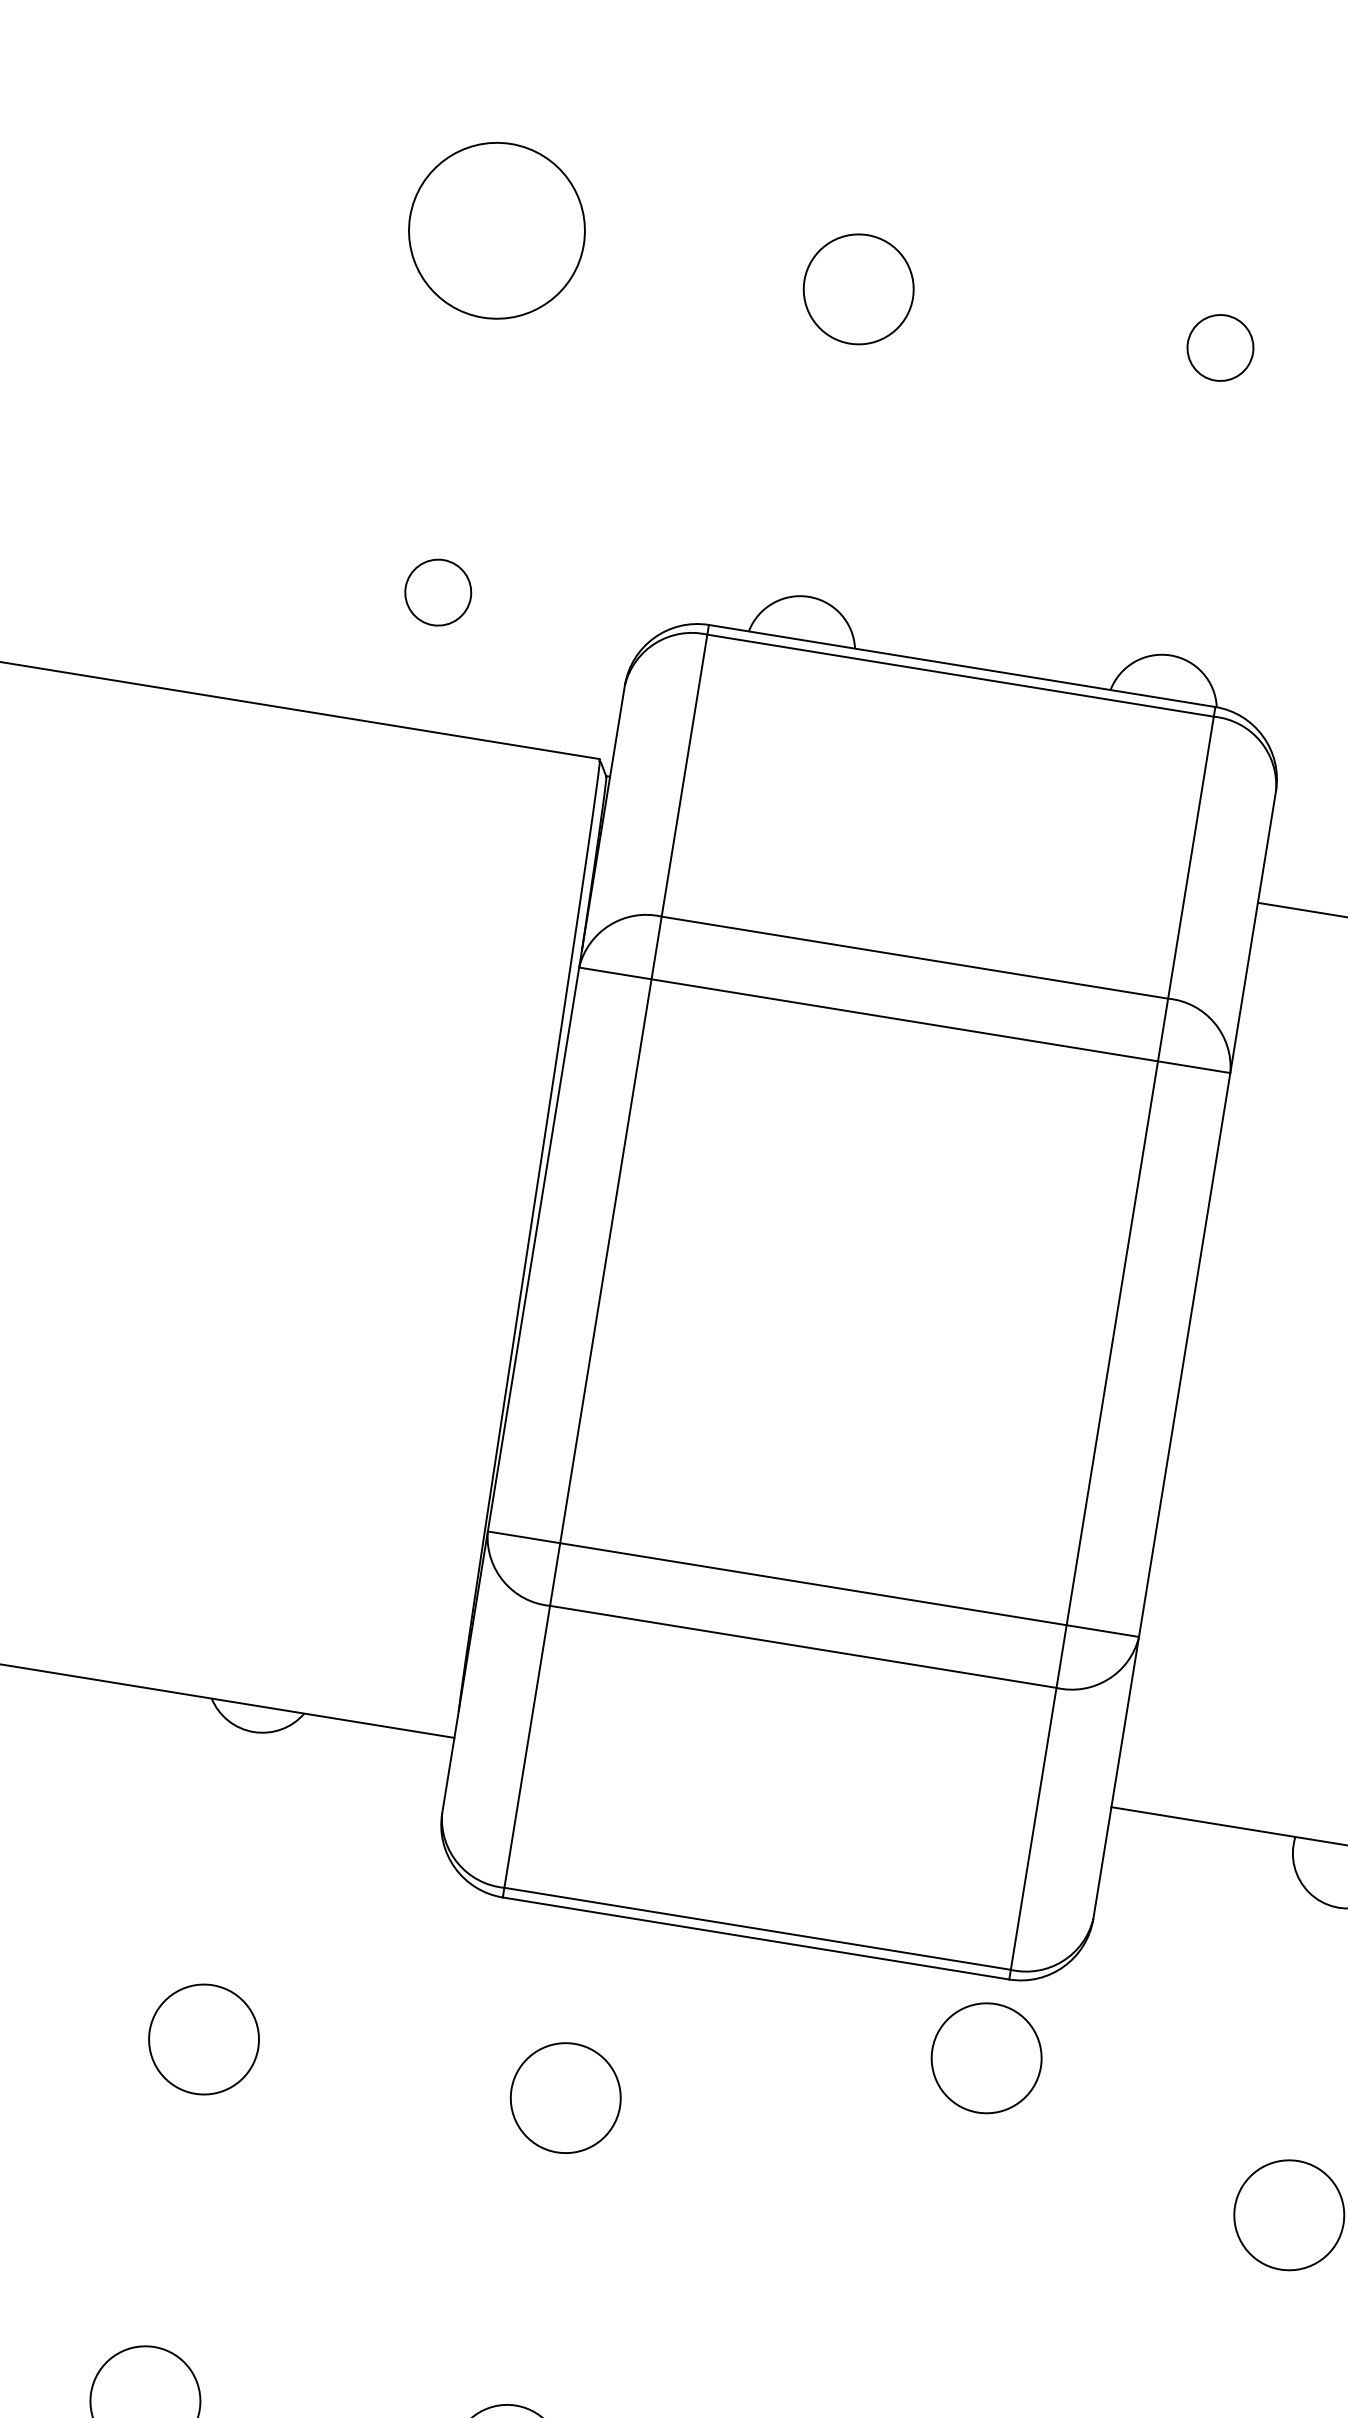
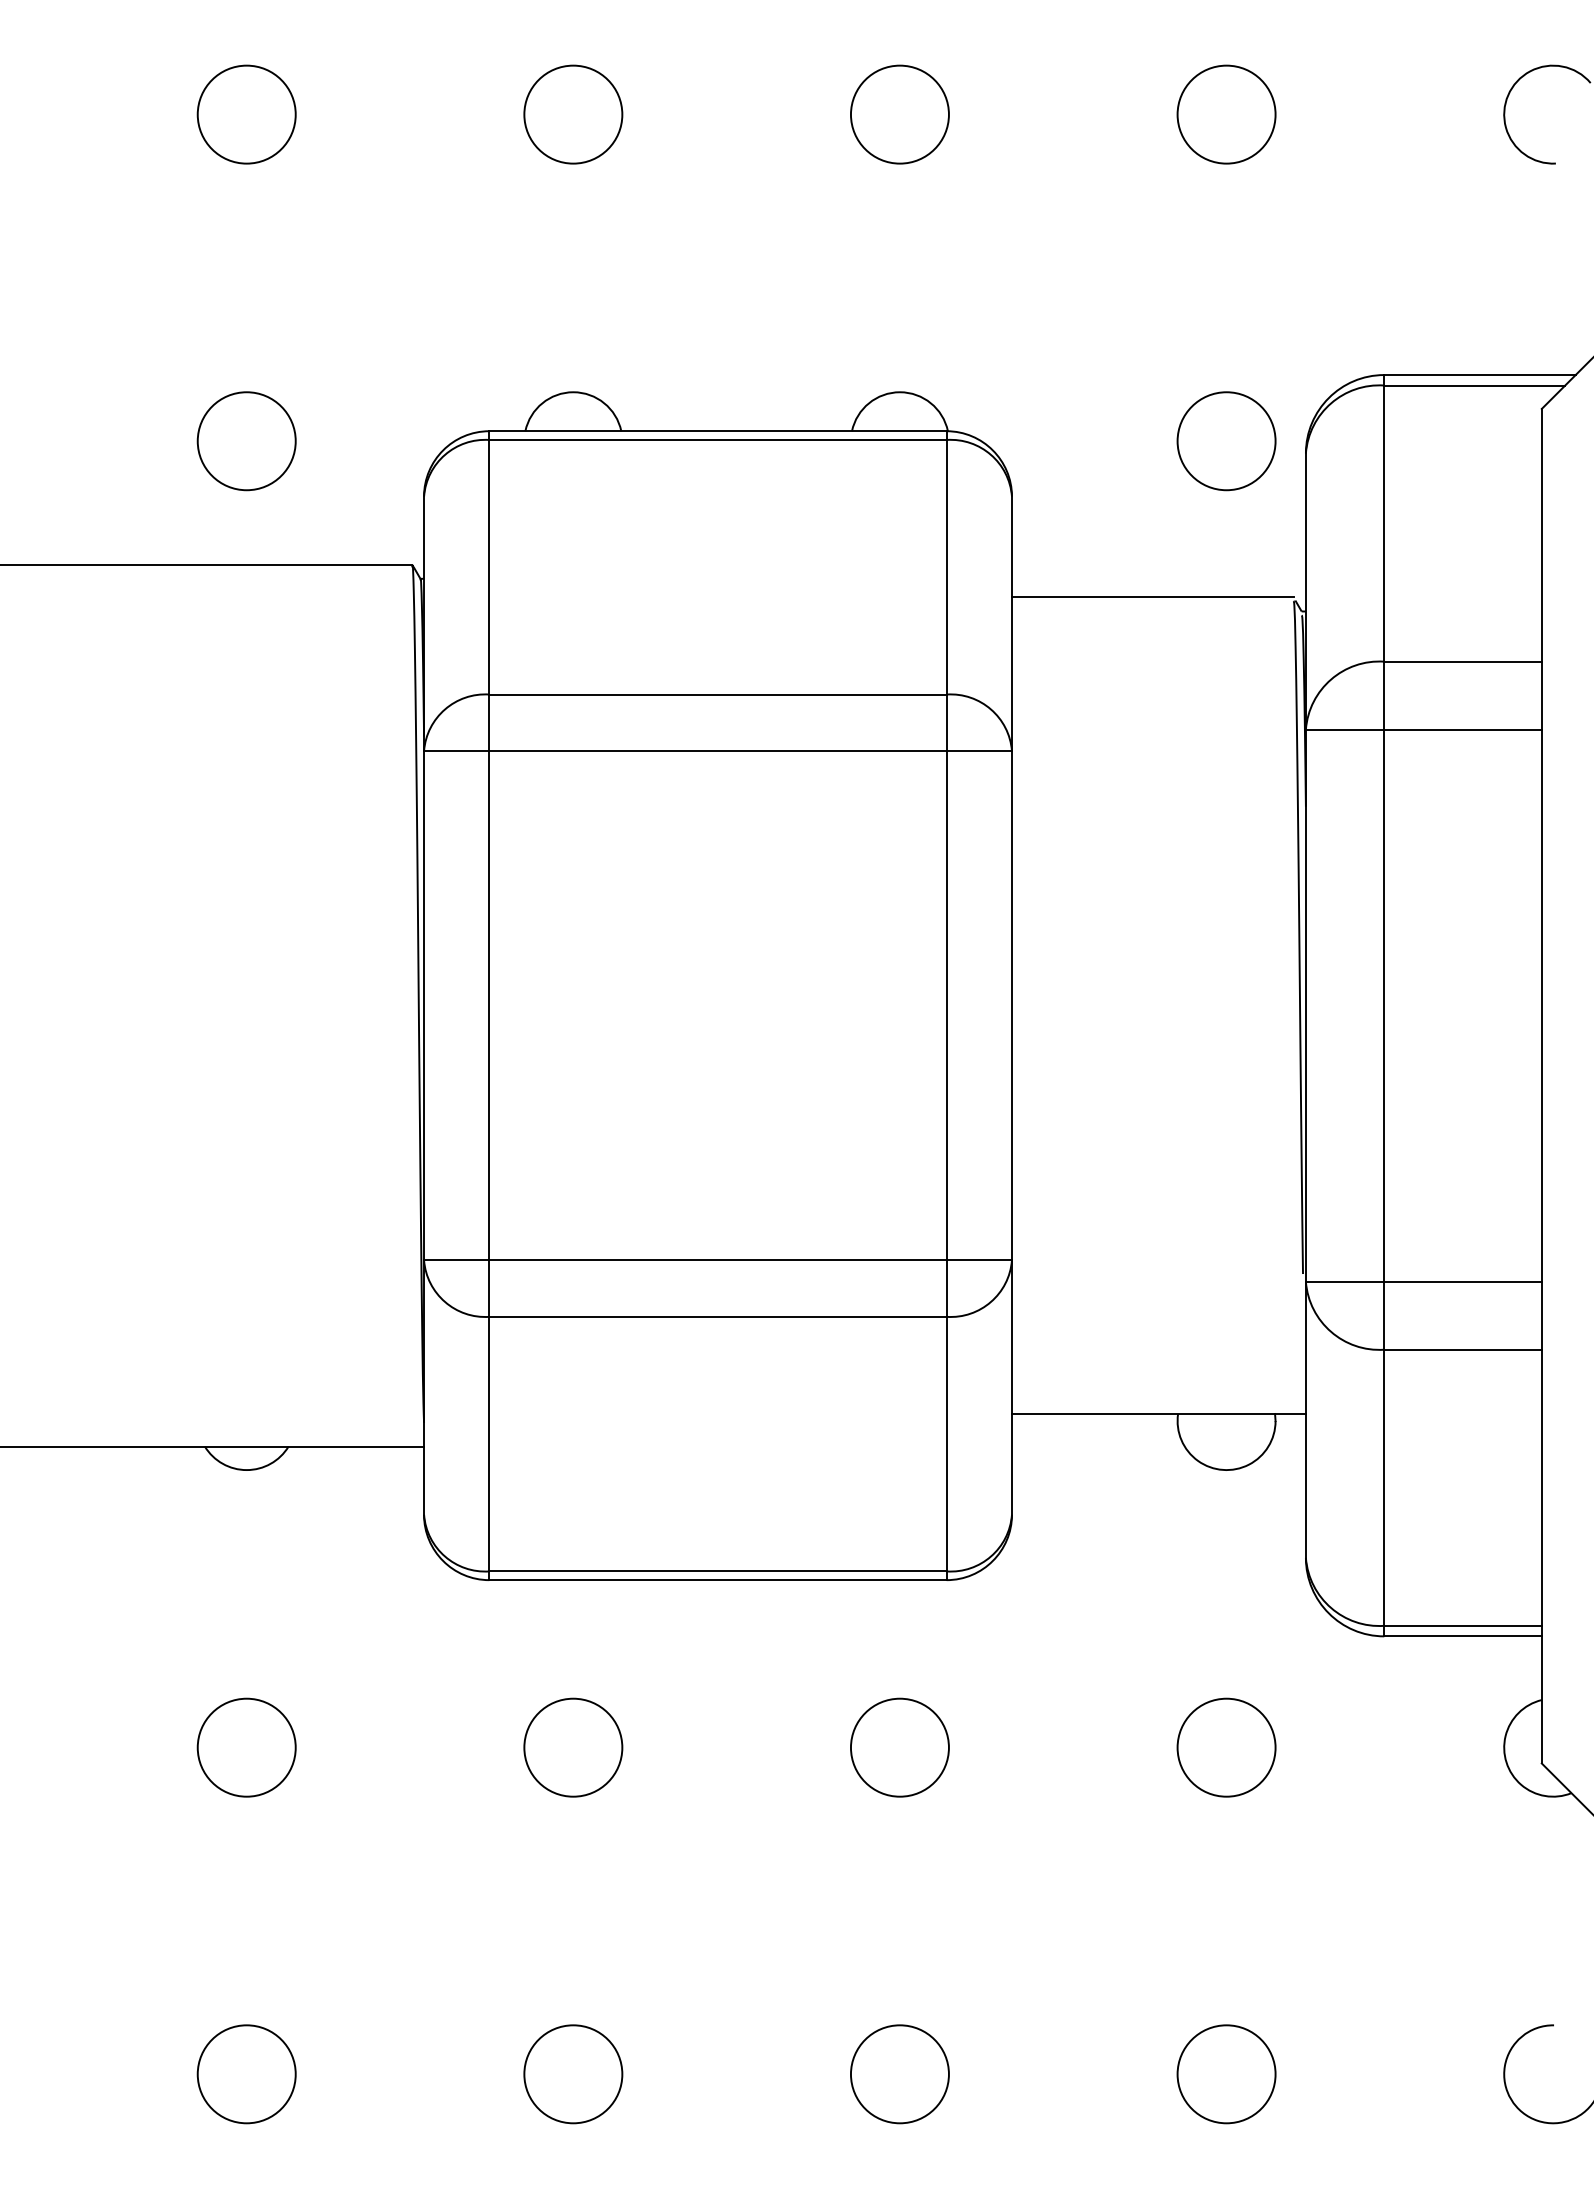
circle: (496, 230) -> (246, 114), size x0.62
circle: (1219, 347) -> (899, 114), size x1.67
circle: (438, 592) -> (246, 441), size x1.67
circle: (986, 2058) -> (899, 1747), moved

